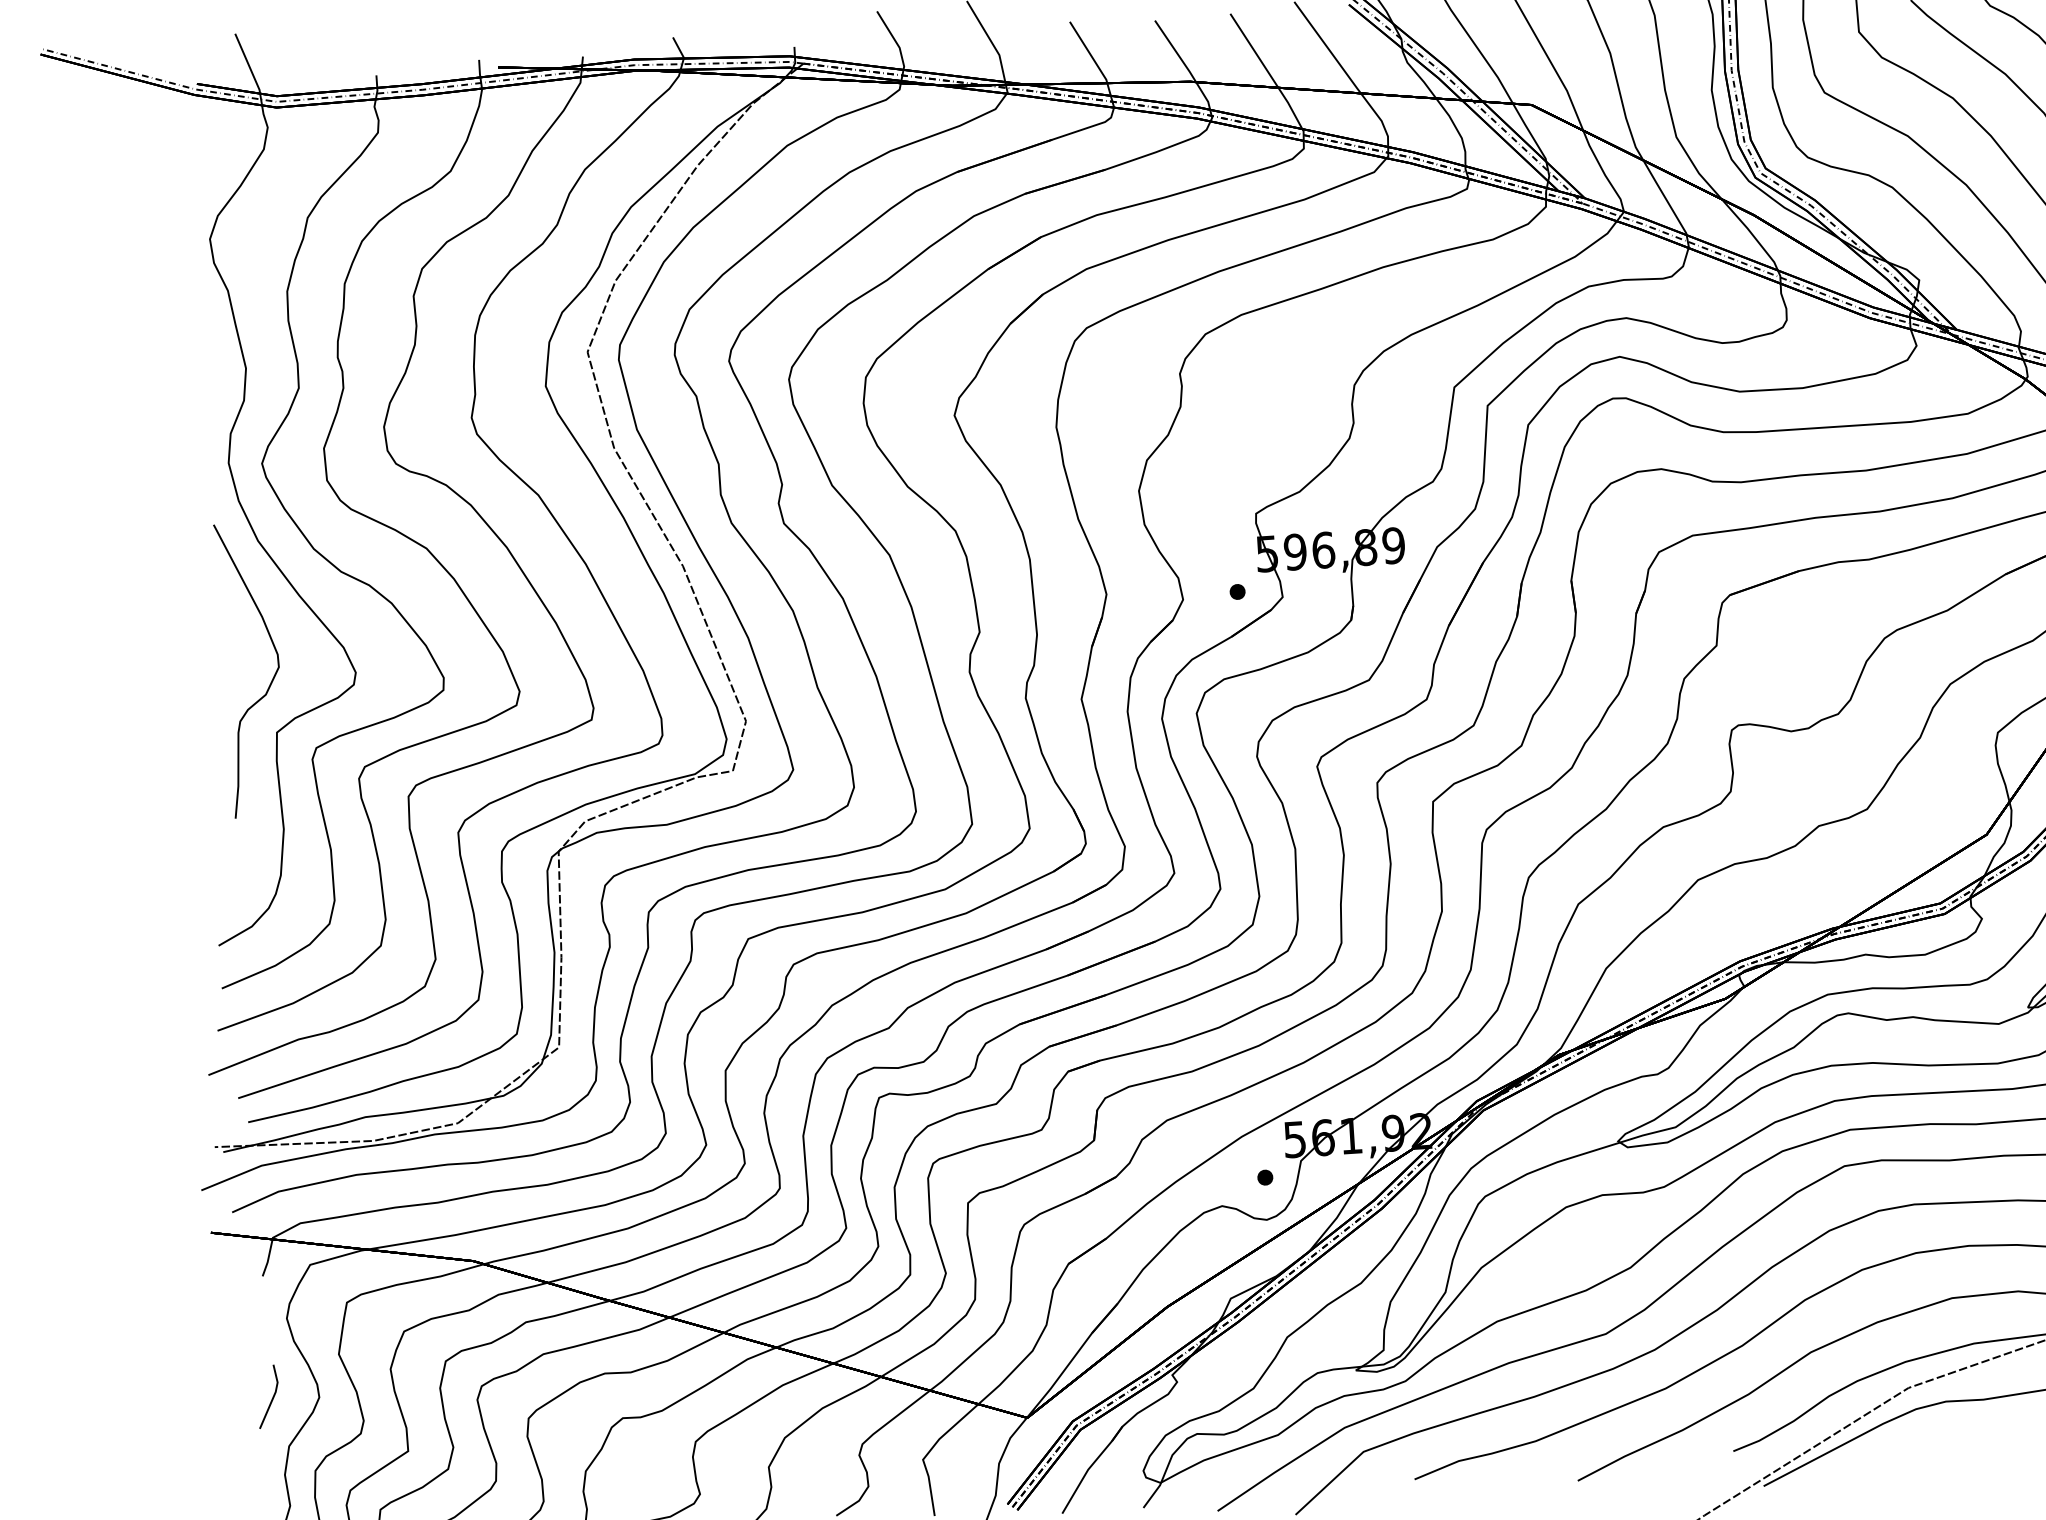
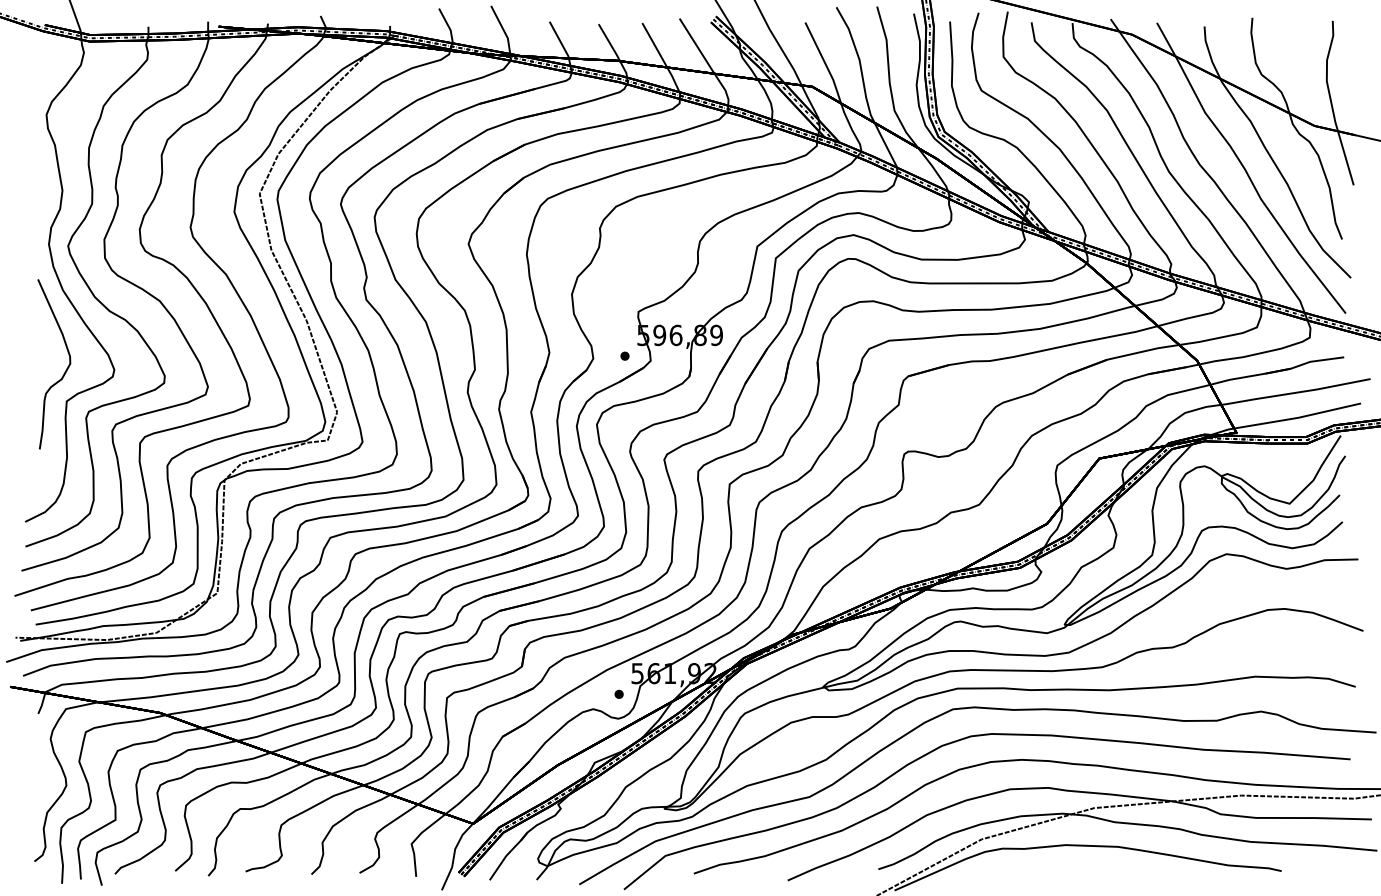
line: (270, 1398) -> (38, 784), removed

